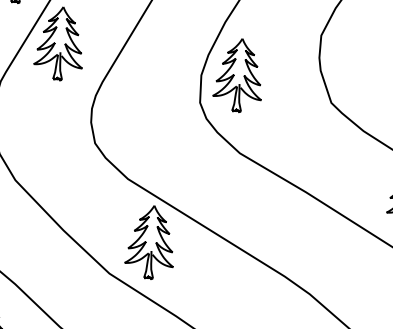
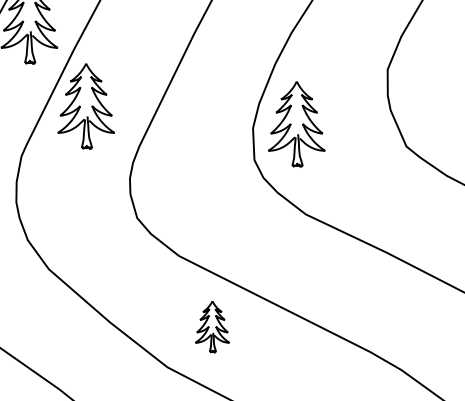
part: (151, 242) -> (212, 326), size x0.6

